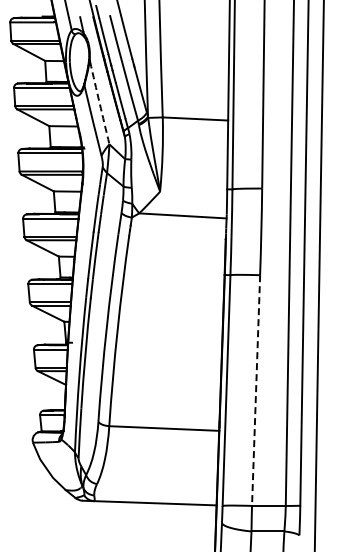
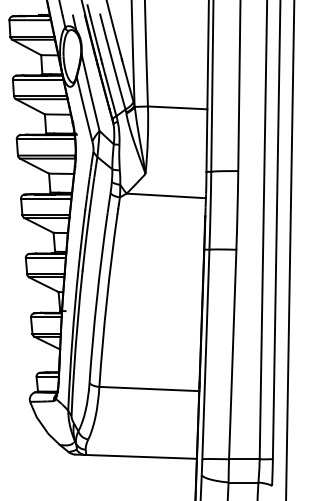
arc: (99, 103) -> (90, 93), dashed -> solid
line: (256, 391) -> (233, 355), dashed -> solid

